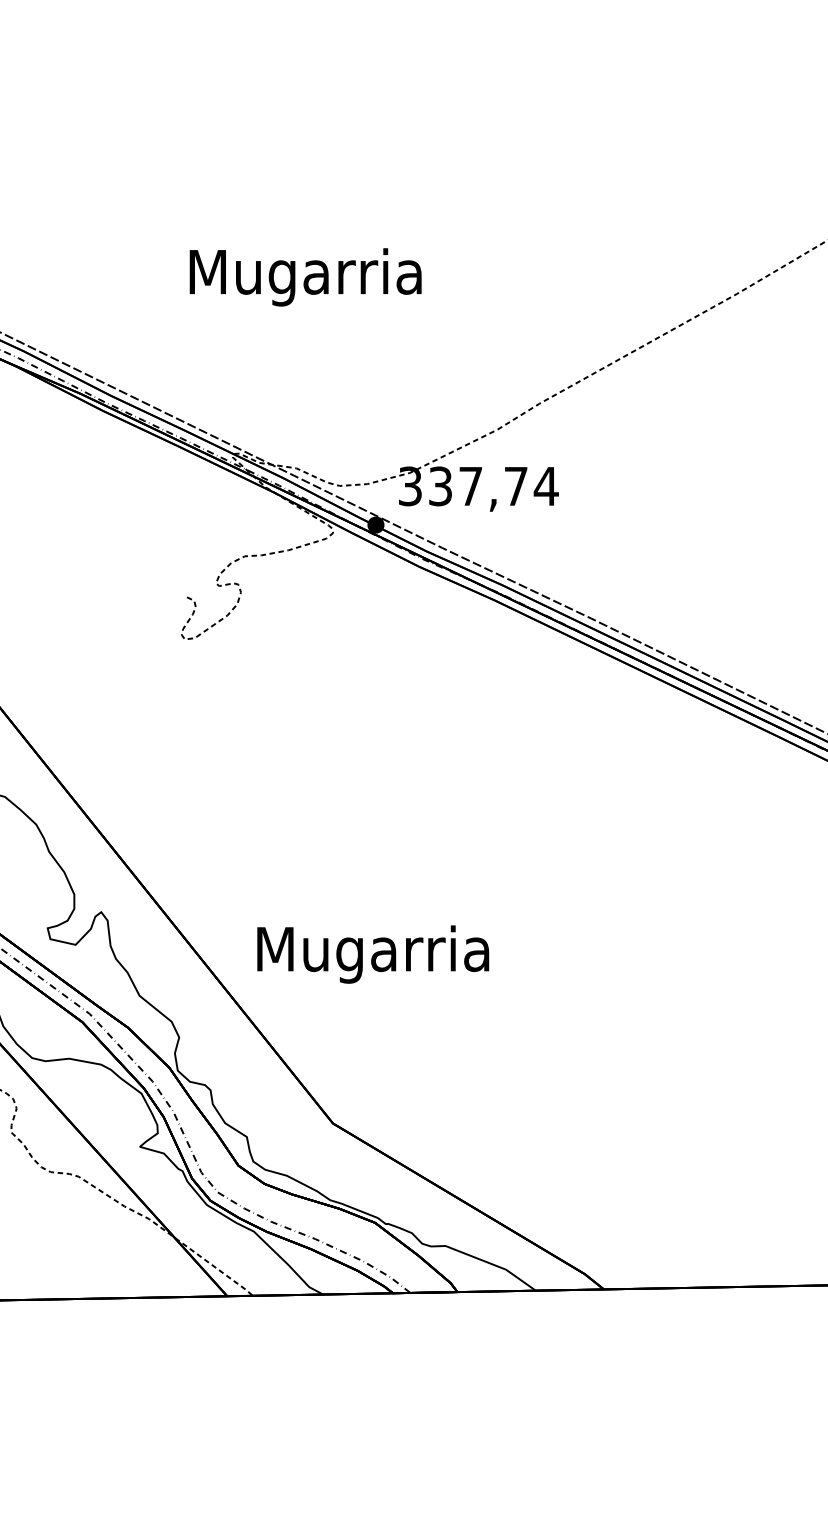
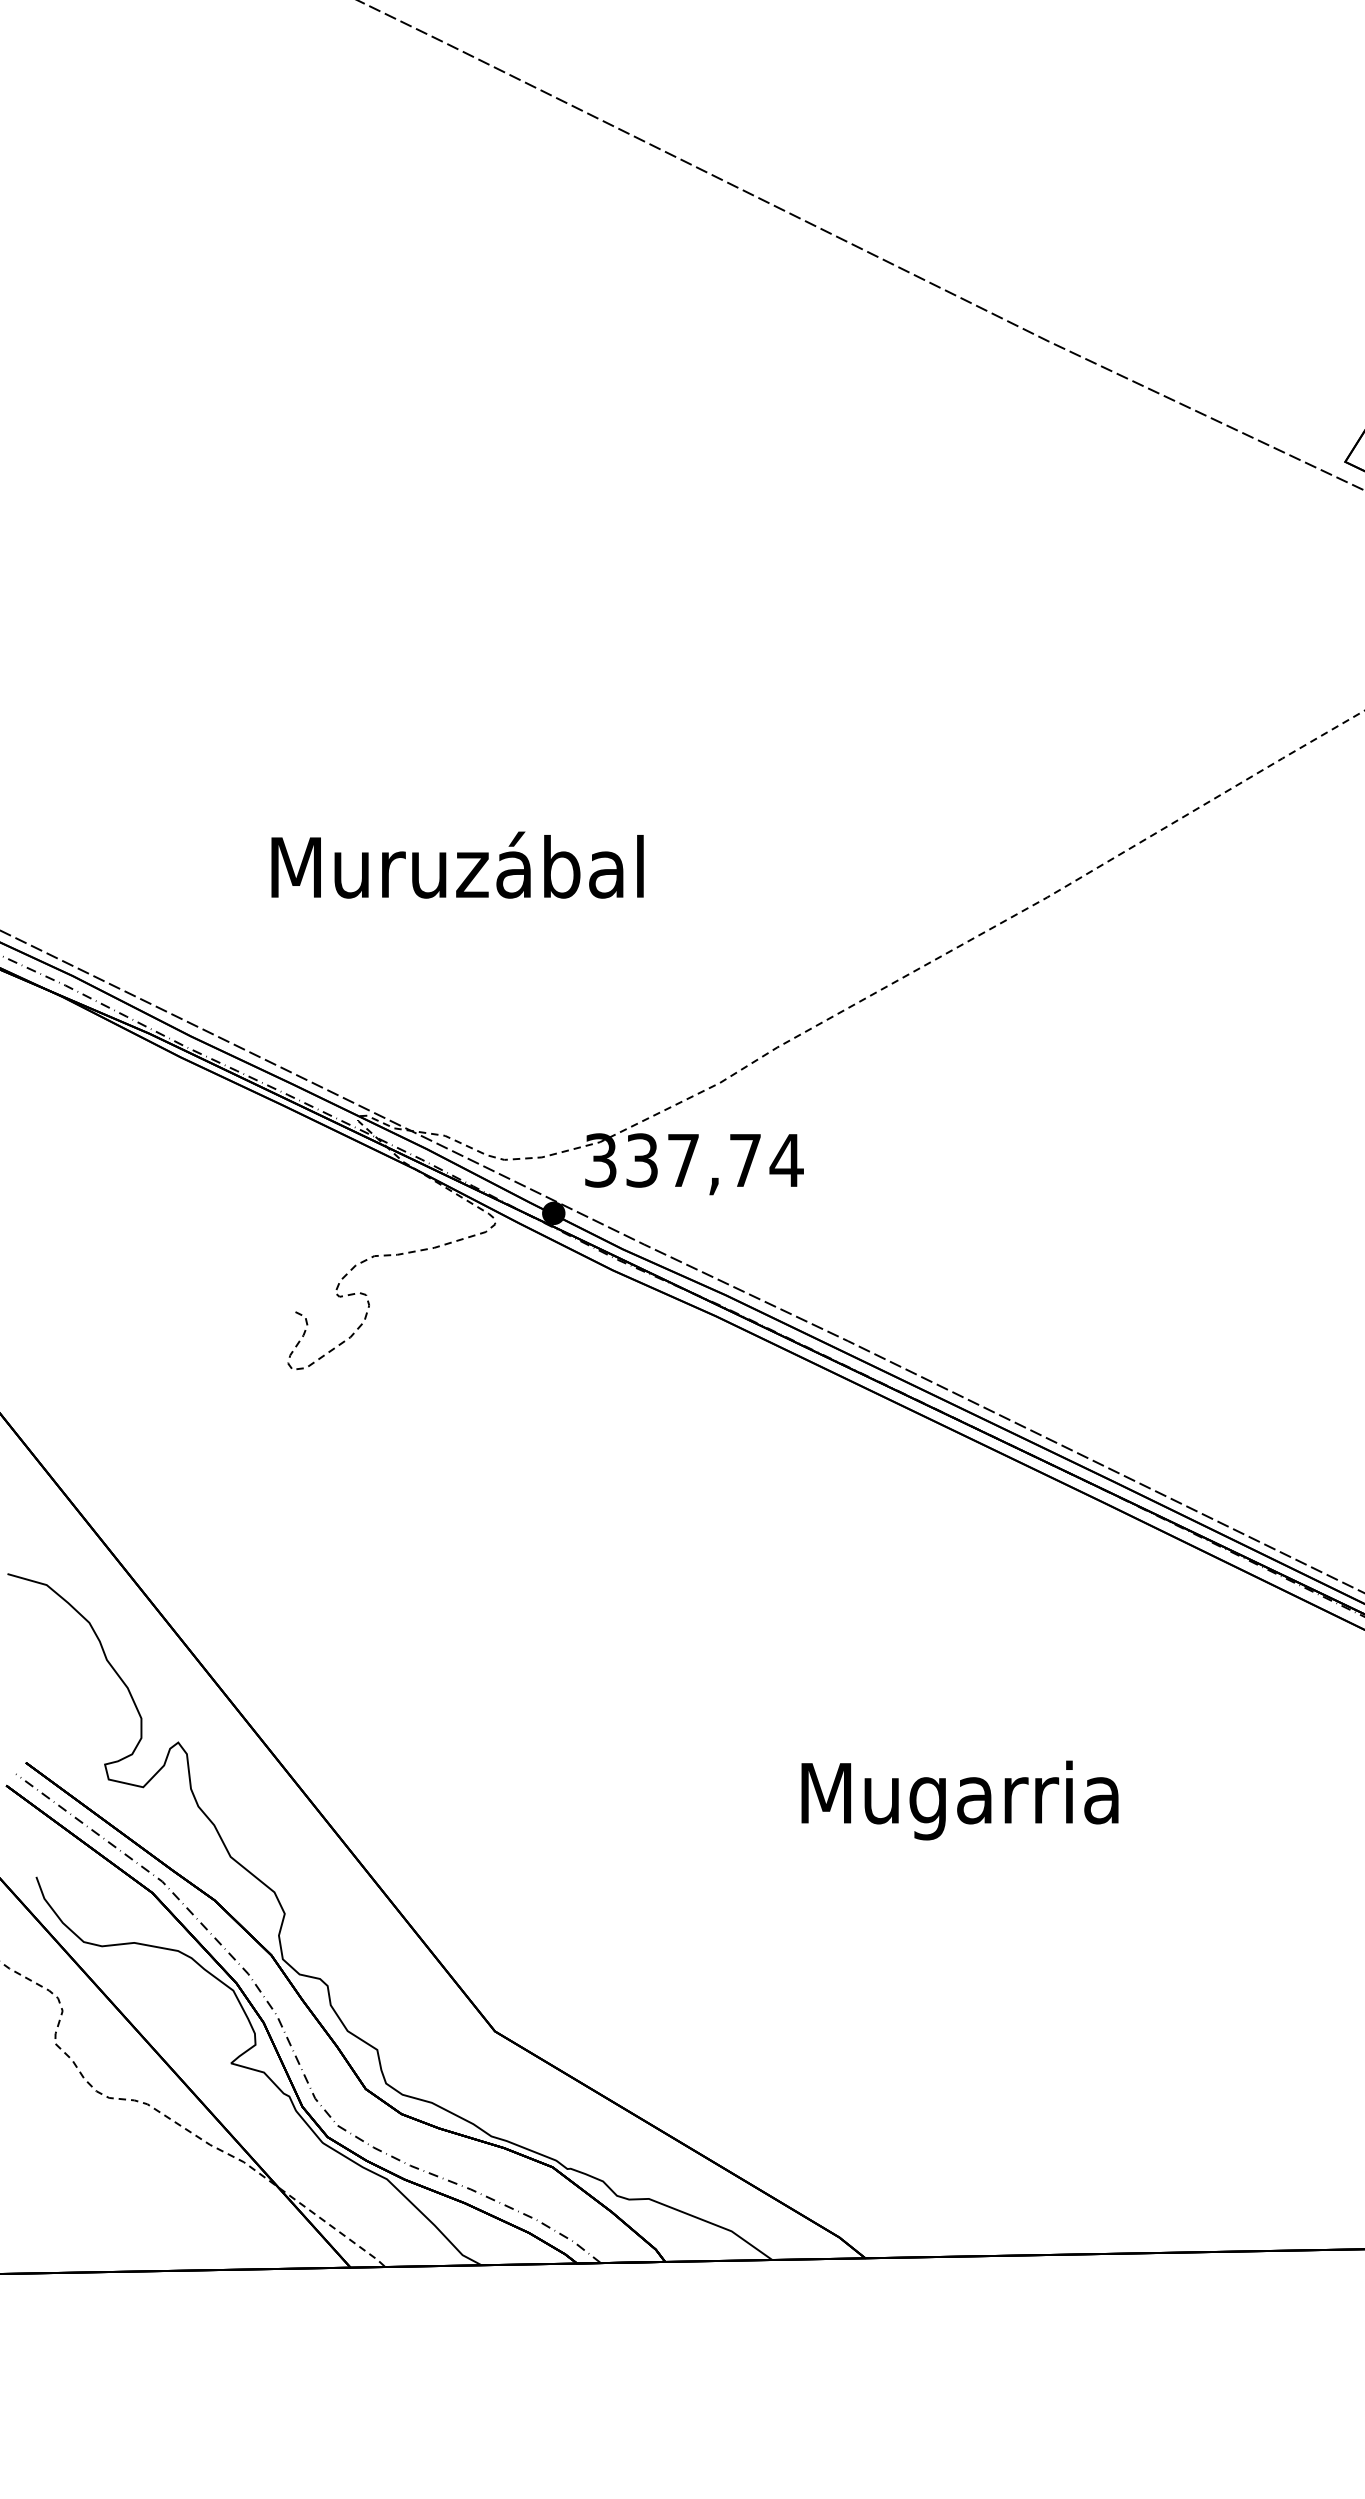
text: (305, 275) -> (457, 872), Mugarria -> Muruzábal
text: (372, 954) -> (959, 1800), moved

